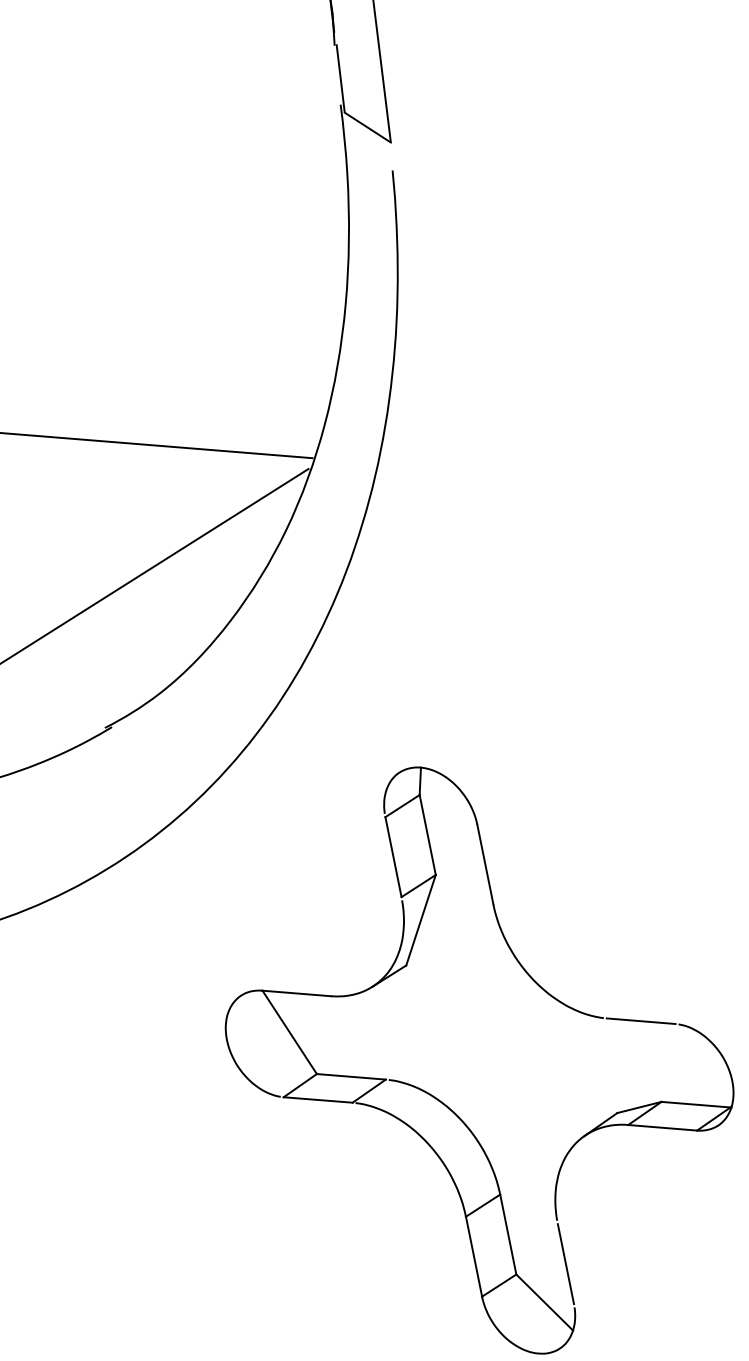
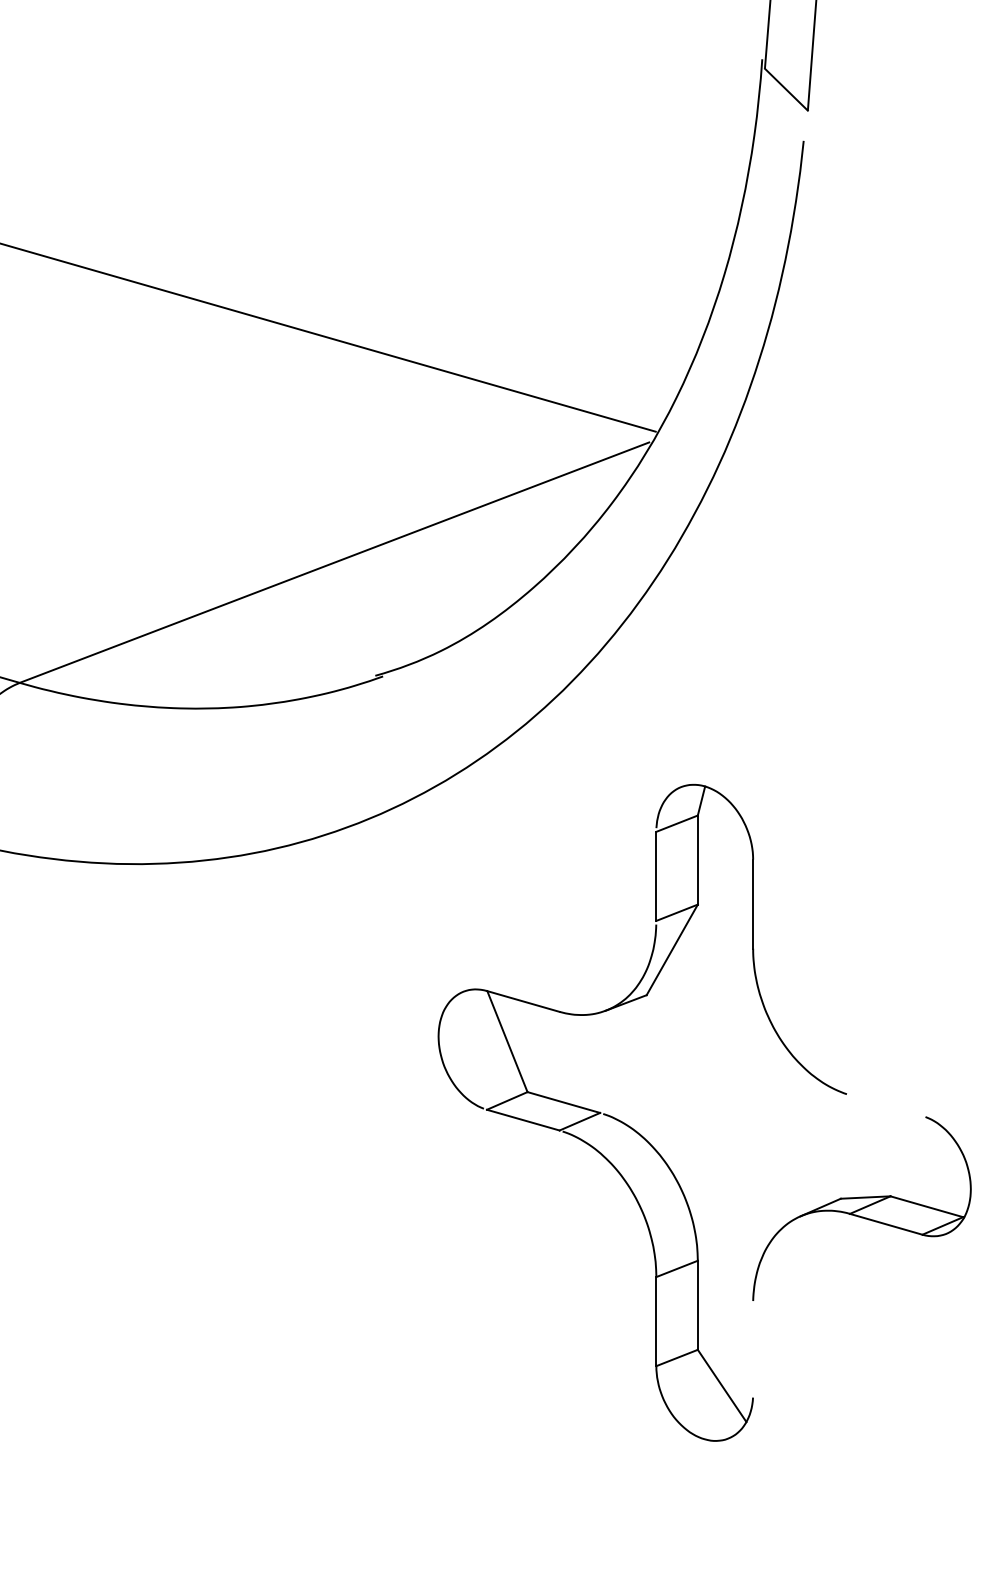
line: (640, 1021) -> (885, 1105), removed
line: (566, 1263) -> (753, 1348), removed

